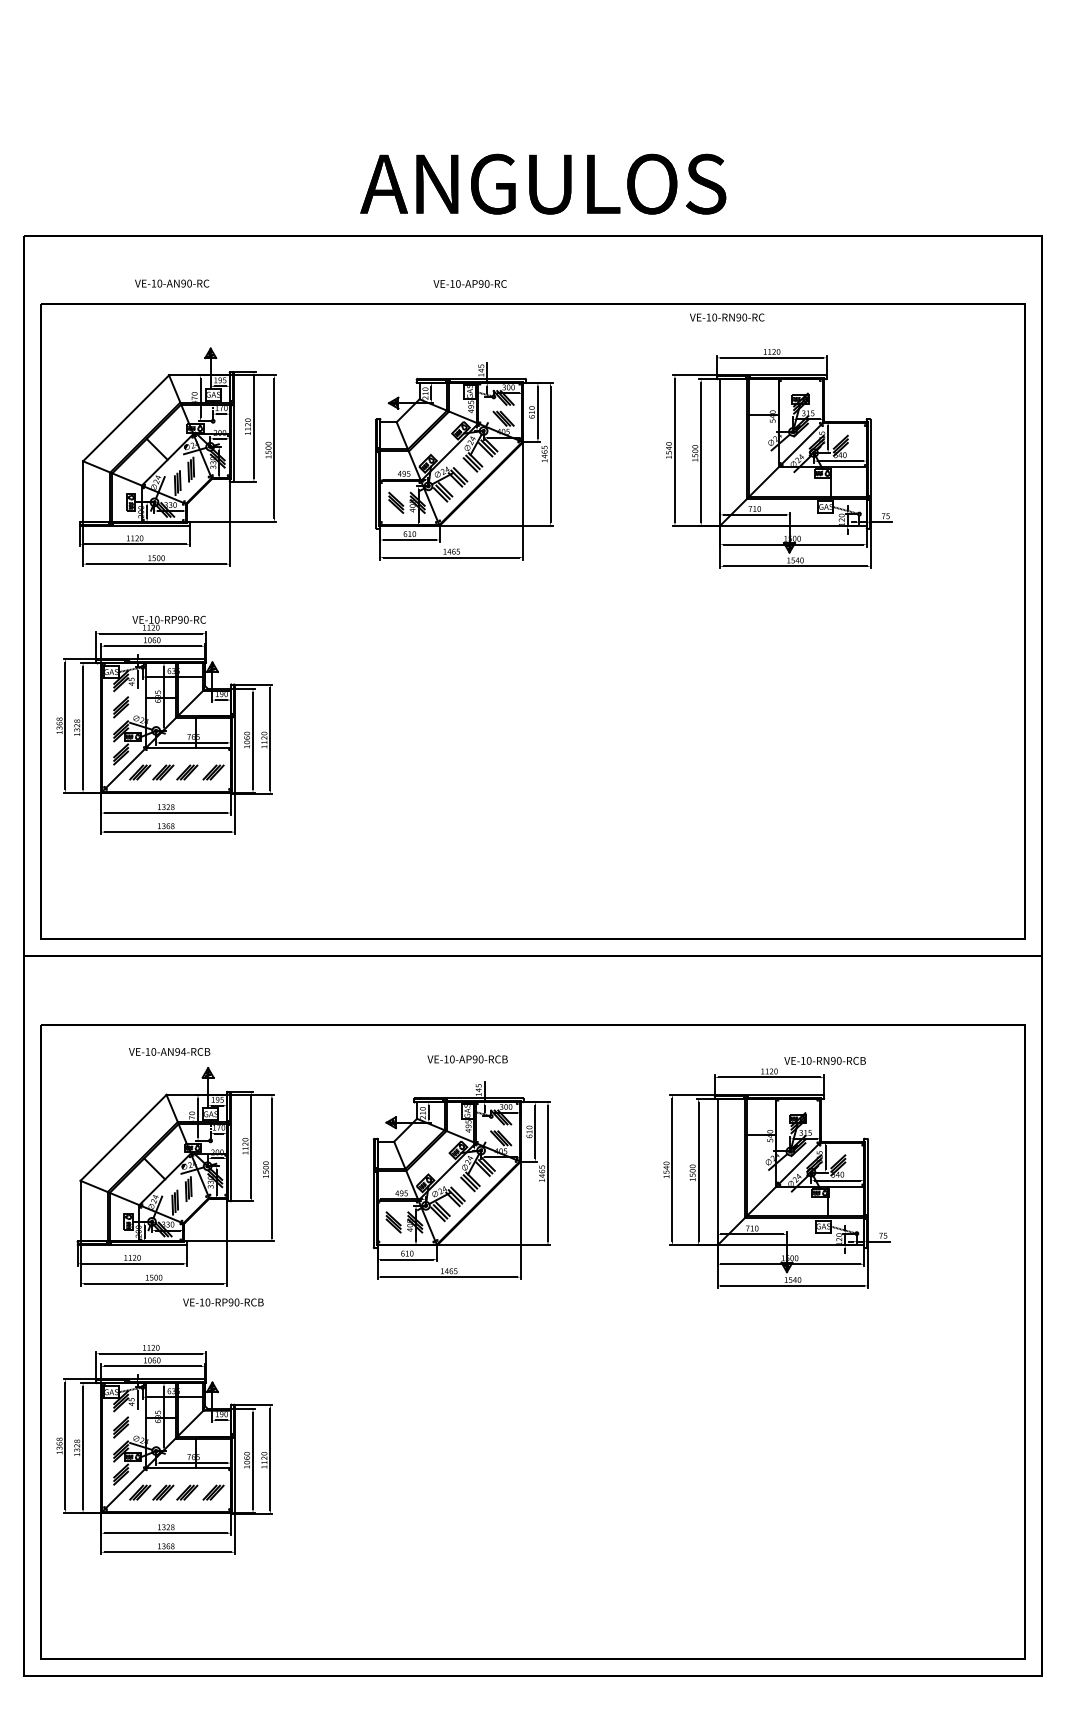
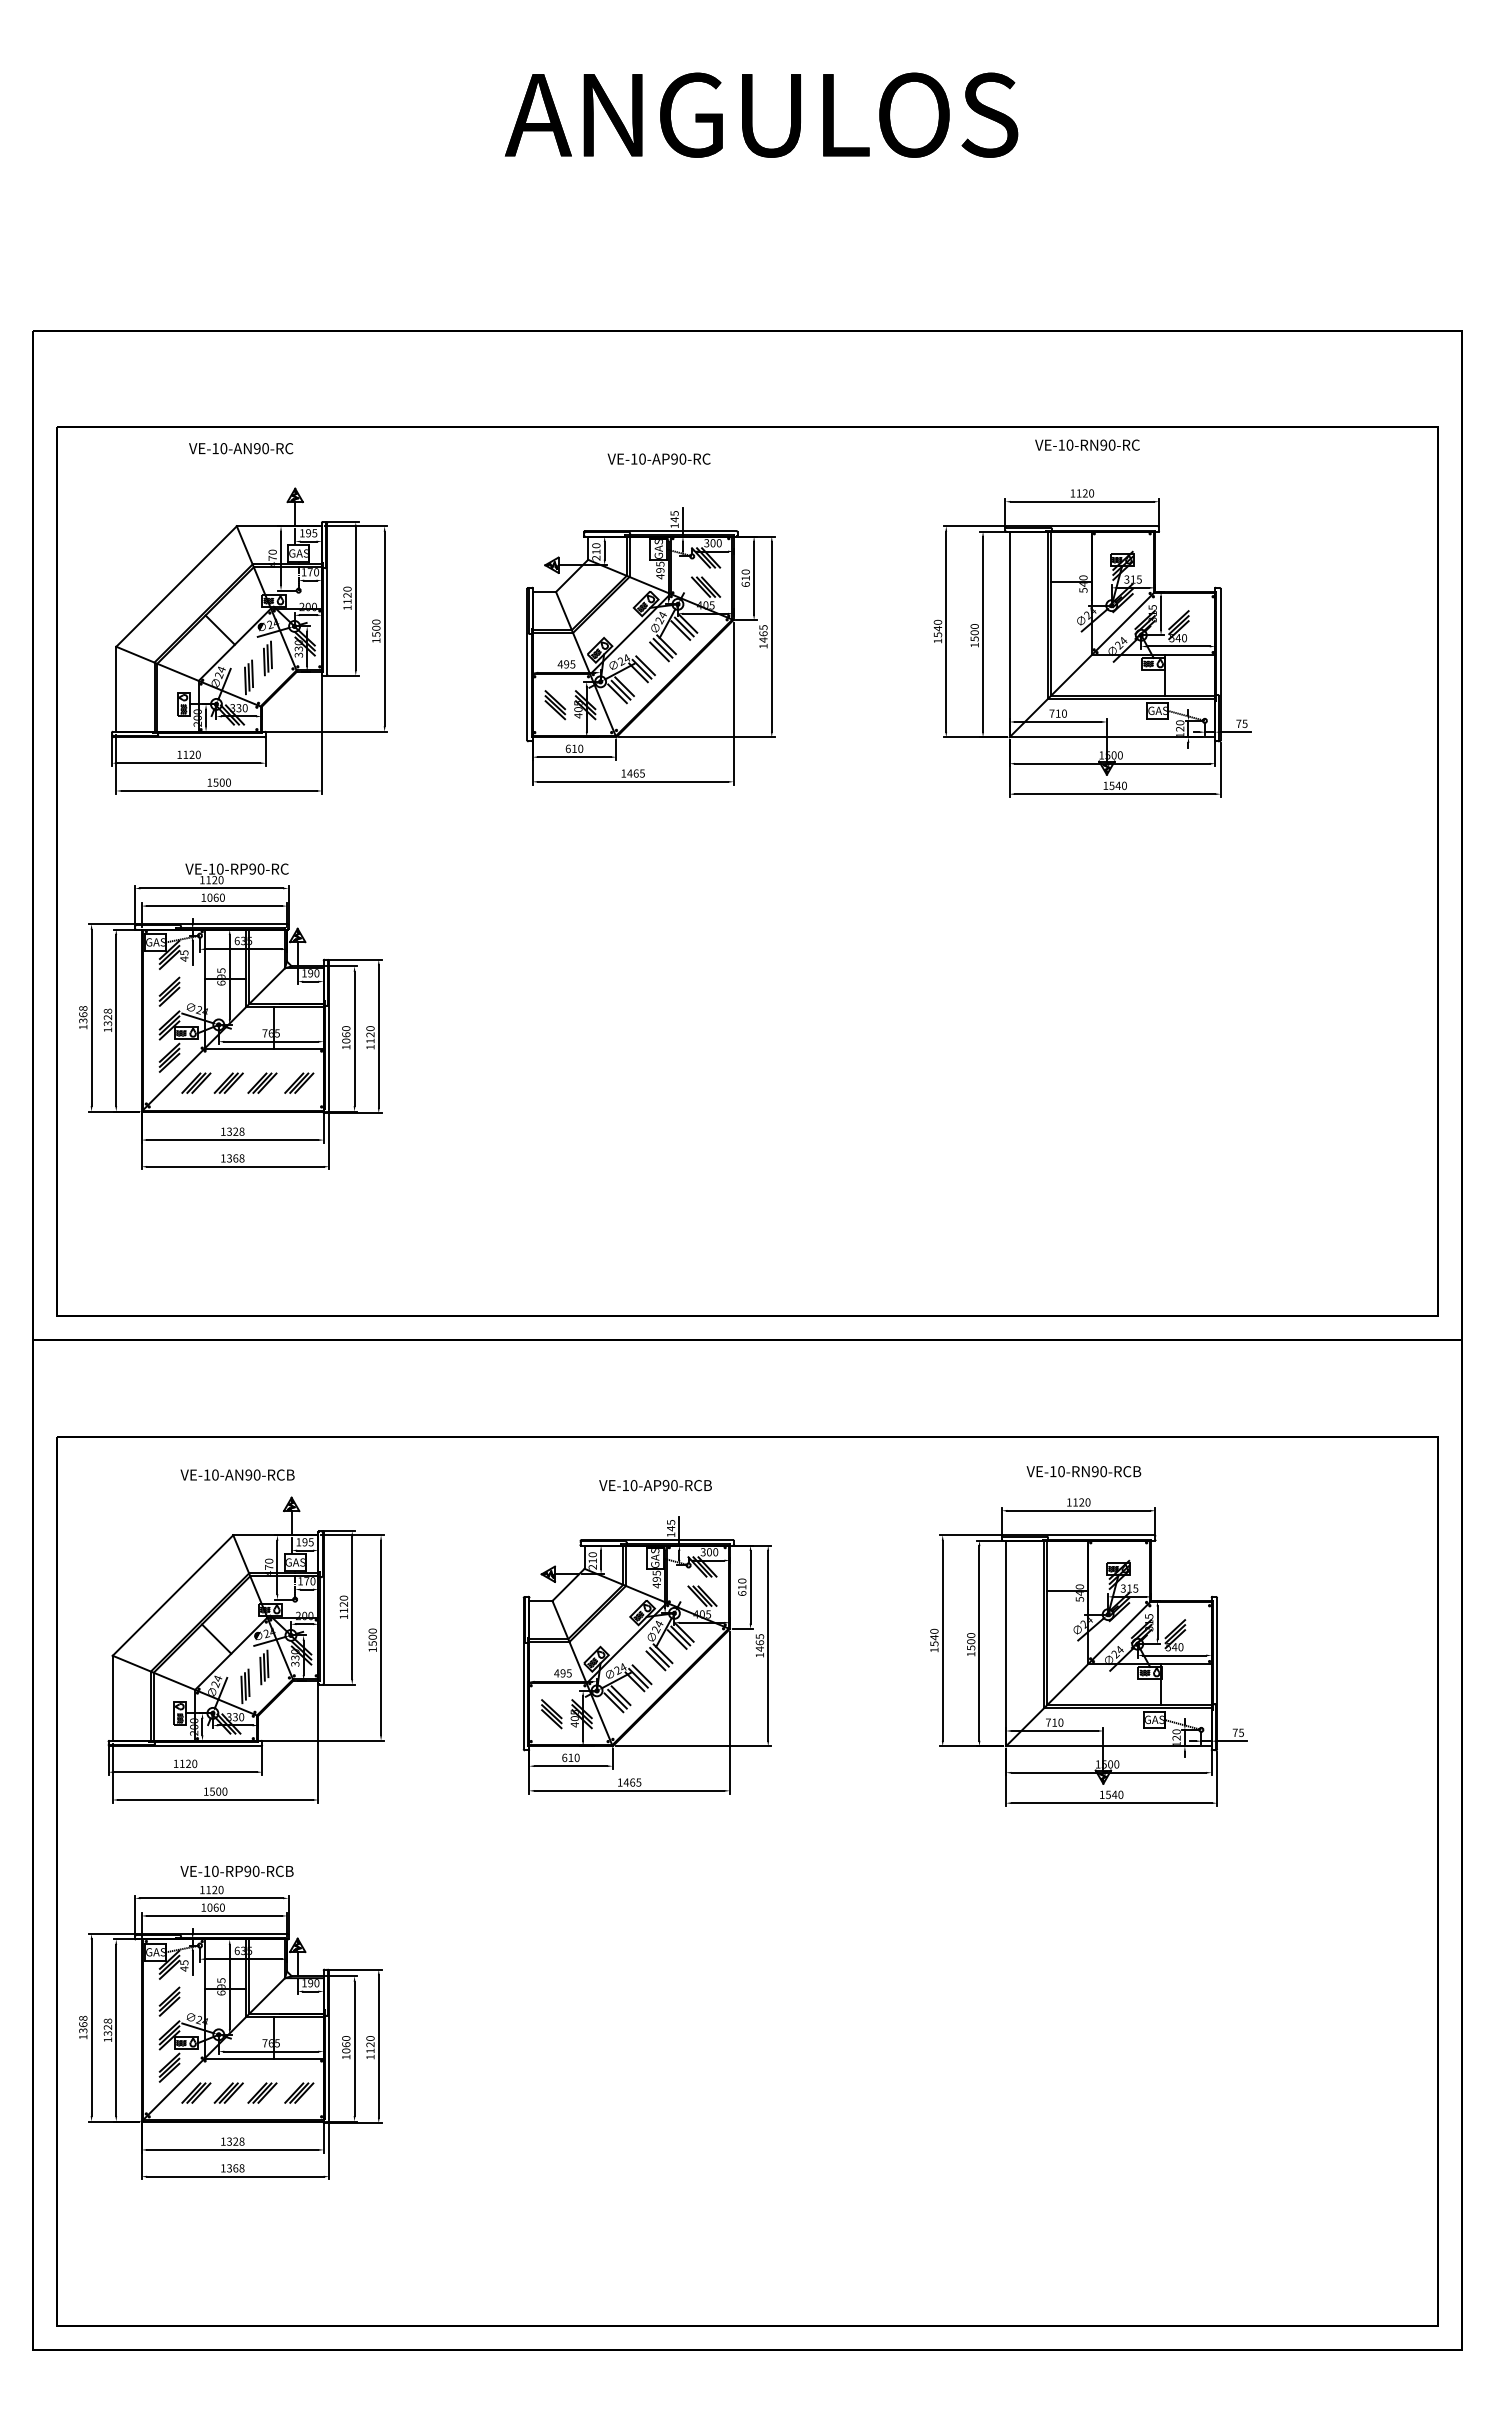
text: (543, 183) -> (761, 114), moved
text: (172, 283) -> (241, 448), moved
text: (469, 283) -> (658, 458), moved
text: (727, 317) -> (1087, 444), moved
text: (183, 1051) -> (256, 1474), VE-10-AN94-RCB -> VE-10-AN90-RCB
text: (824, 1060) -> (1083, 1471), moved
text: (223, 1301) -> (236, 1870), moved

